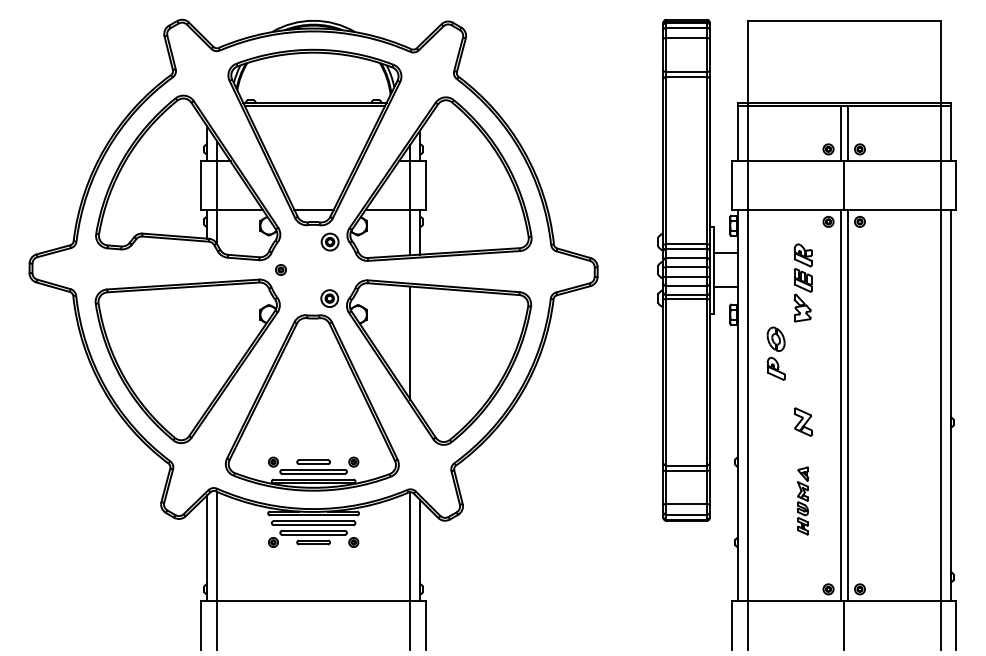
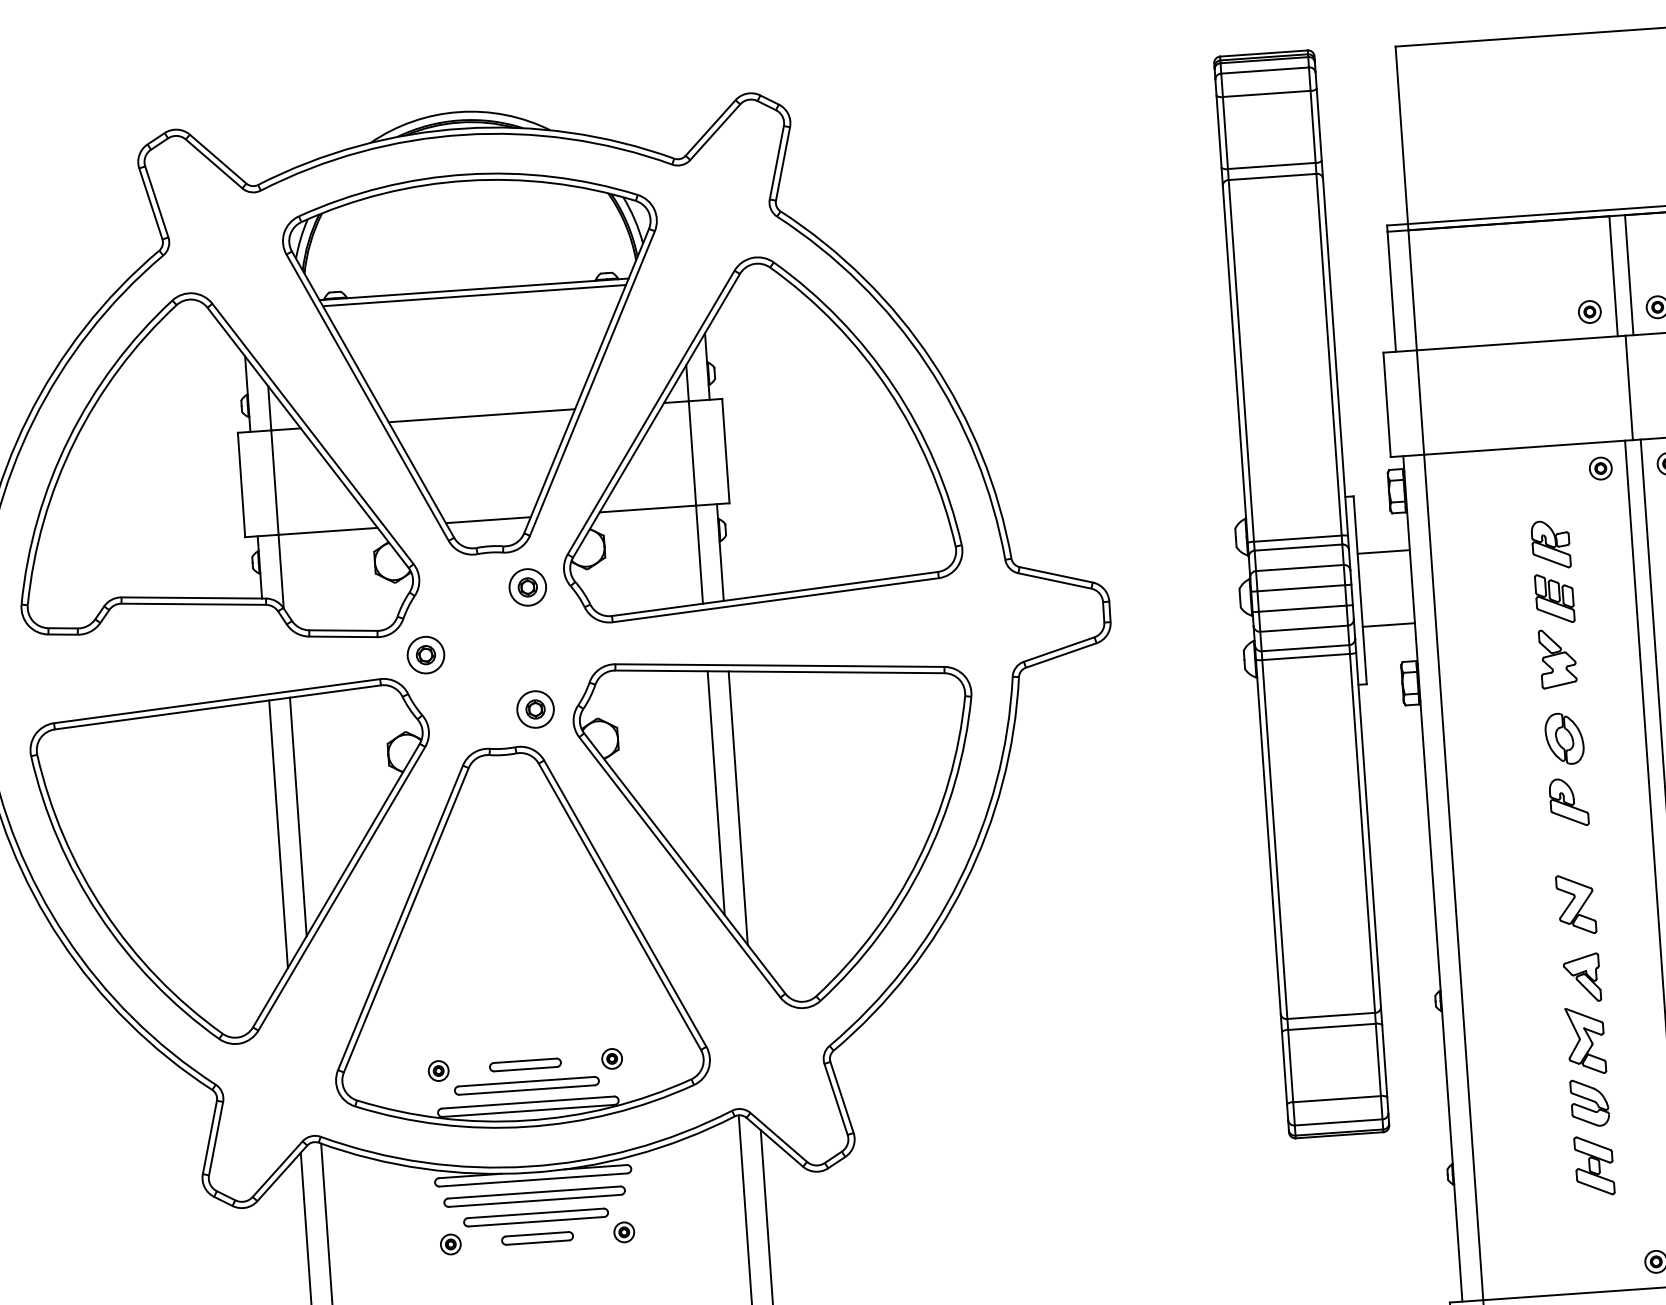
line: (314, 161) -> (481, 415), added
part: (280, 269) -> (424, 654), size x1.67
line: (216, 340) -> (297, 817), added
line: (207, 347) -> (278, 833), added
line: (420, 350) -> (739, 807), added
part: (775, 353) -> (1565, 769), moved
part: (802, 500) -> (1586, 1073), size x1.67

